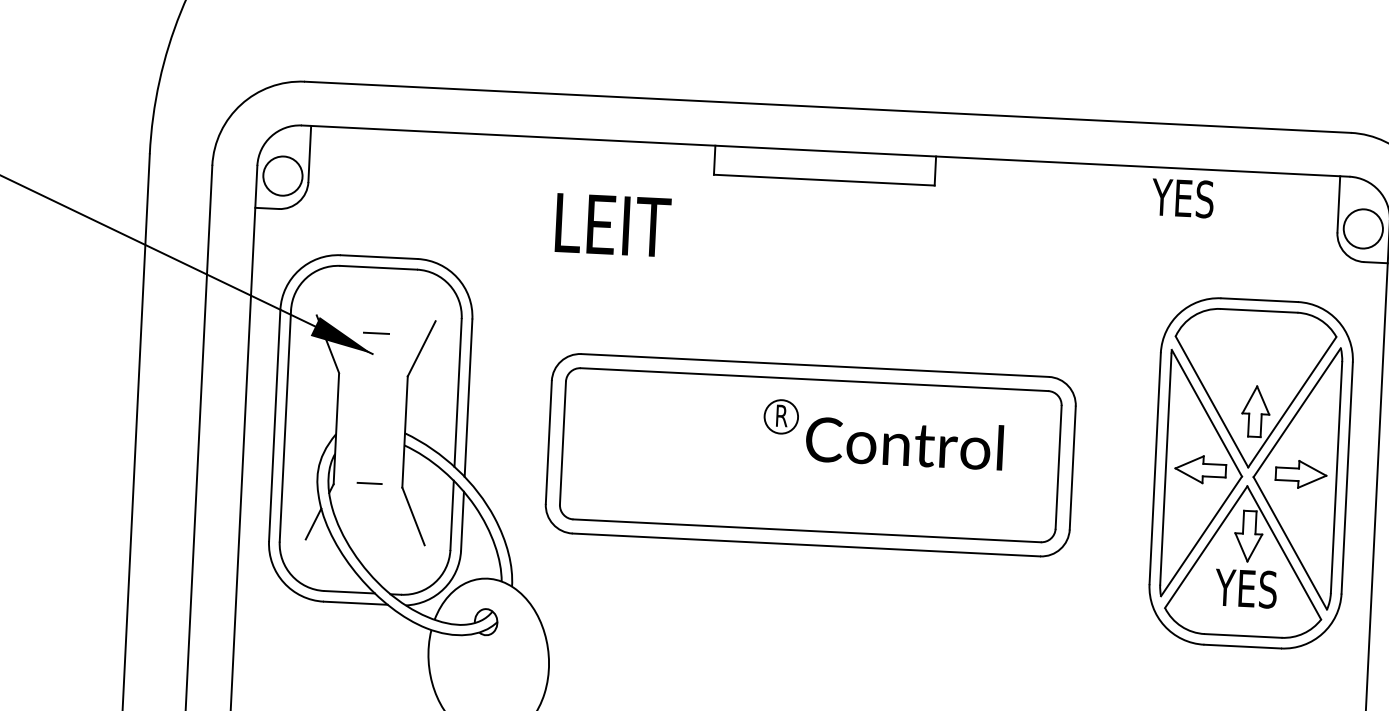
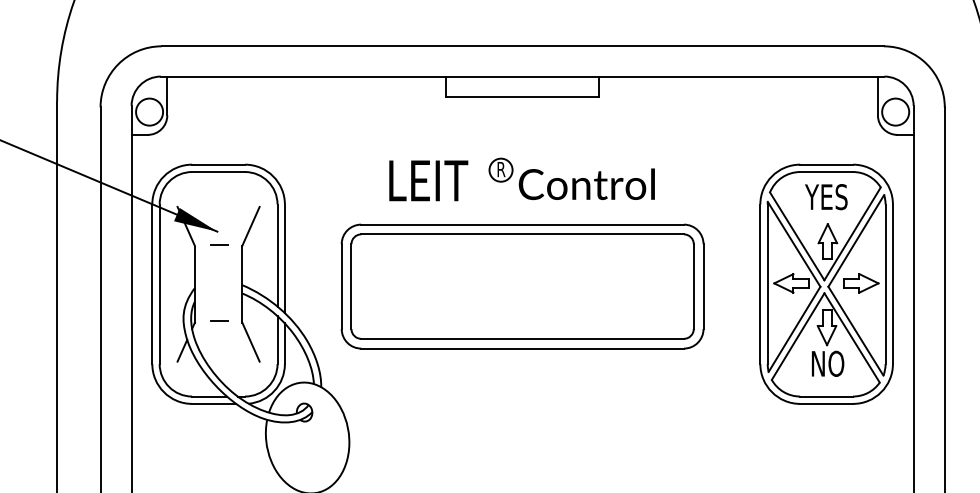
text: (1183, 198) -> (826, 197), moved
text: (612, 224) -> (428, 180), moved
line: (376, 332) -> (219, 244), moved
part: (882, 433) -> (571, 178), moved
text: (1245, 588) -> (826, 363), YES -> NO

